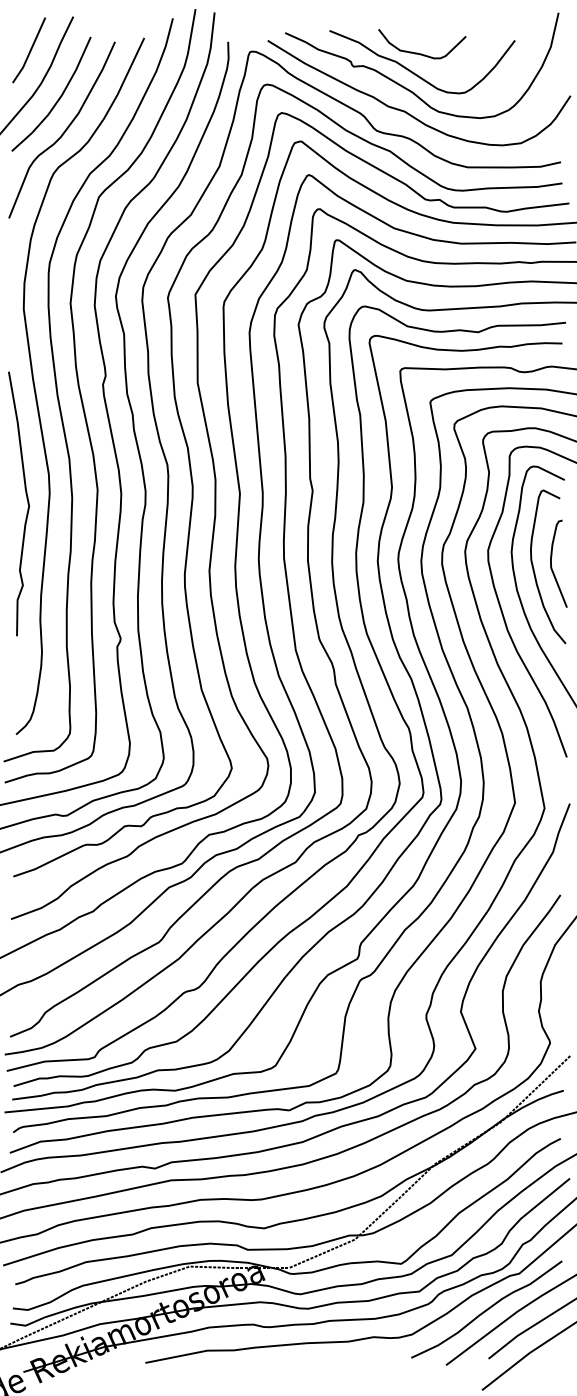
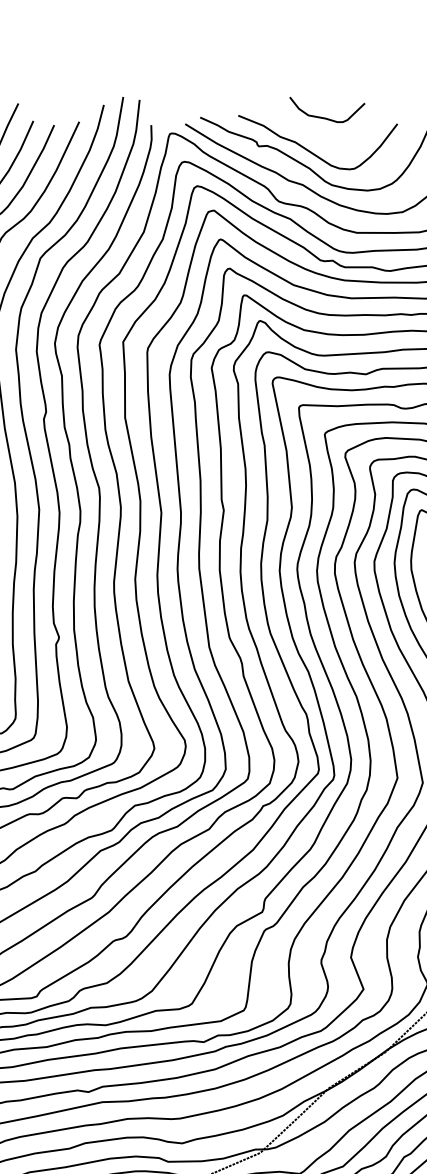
curve: (421, 53) -> (326, 117), moved

